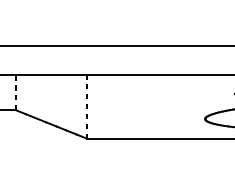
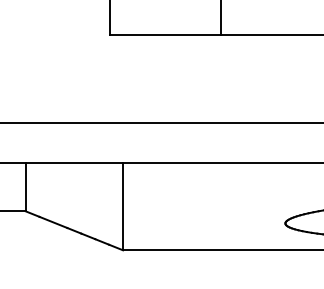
line: (15, 92) -> (25, 186), dashed -> solid
line: (87, 106) -> (123, 206), dashed -> solid

